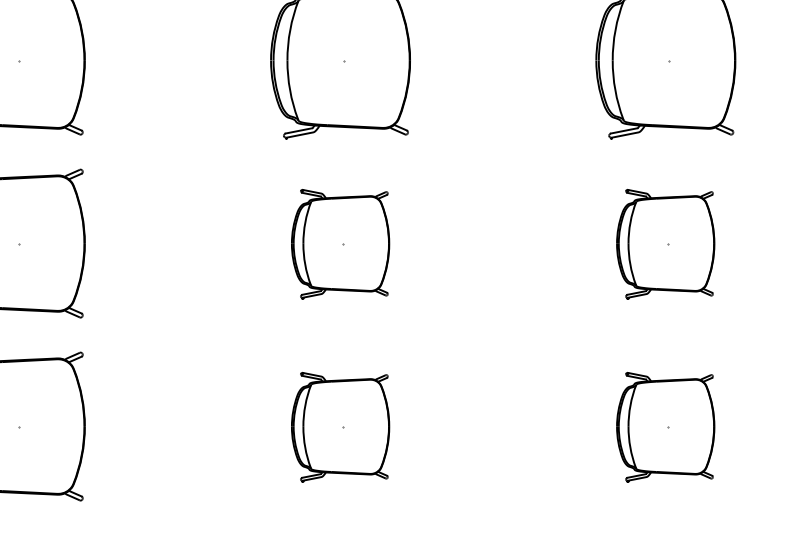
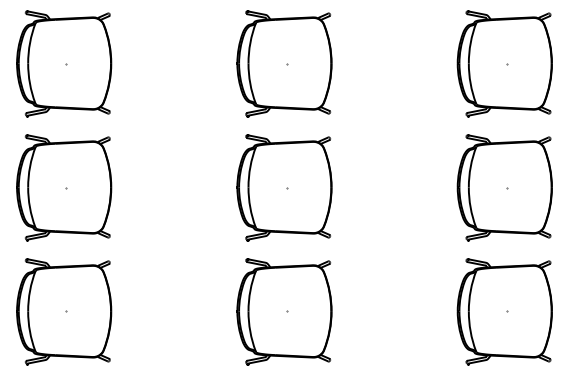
part: (340, 243) -> (284, 187), size x1.43
part: (665, 243) -> (504, 187), size x1.43
part: (340, 426) -> (284, 311), size x1.43
part: (665, 426) -> (504, 311), size x1.43

